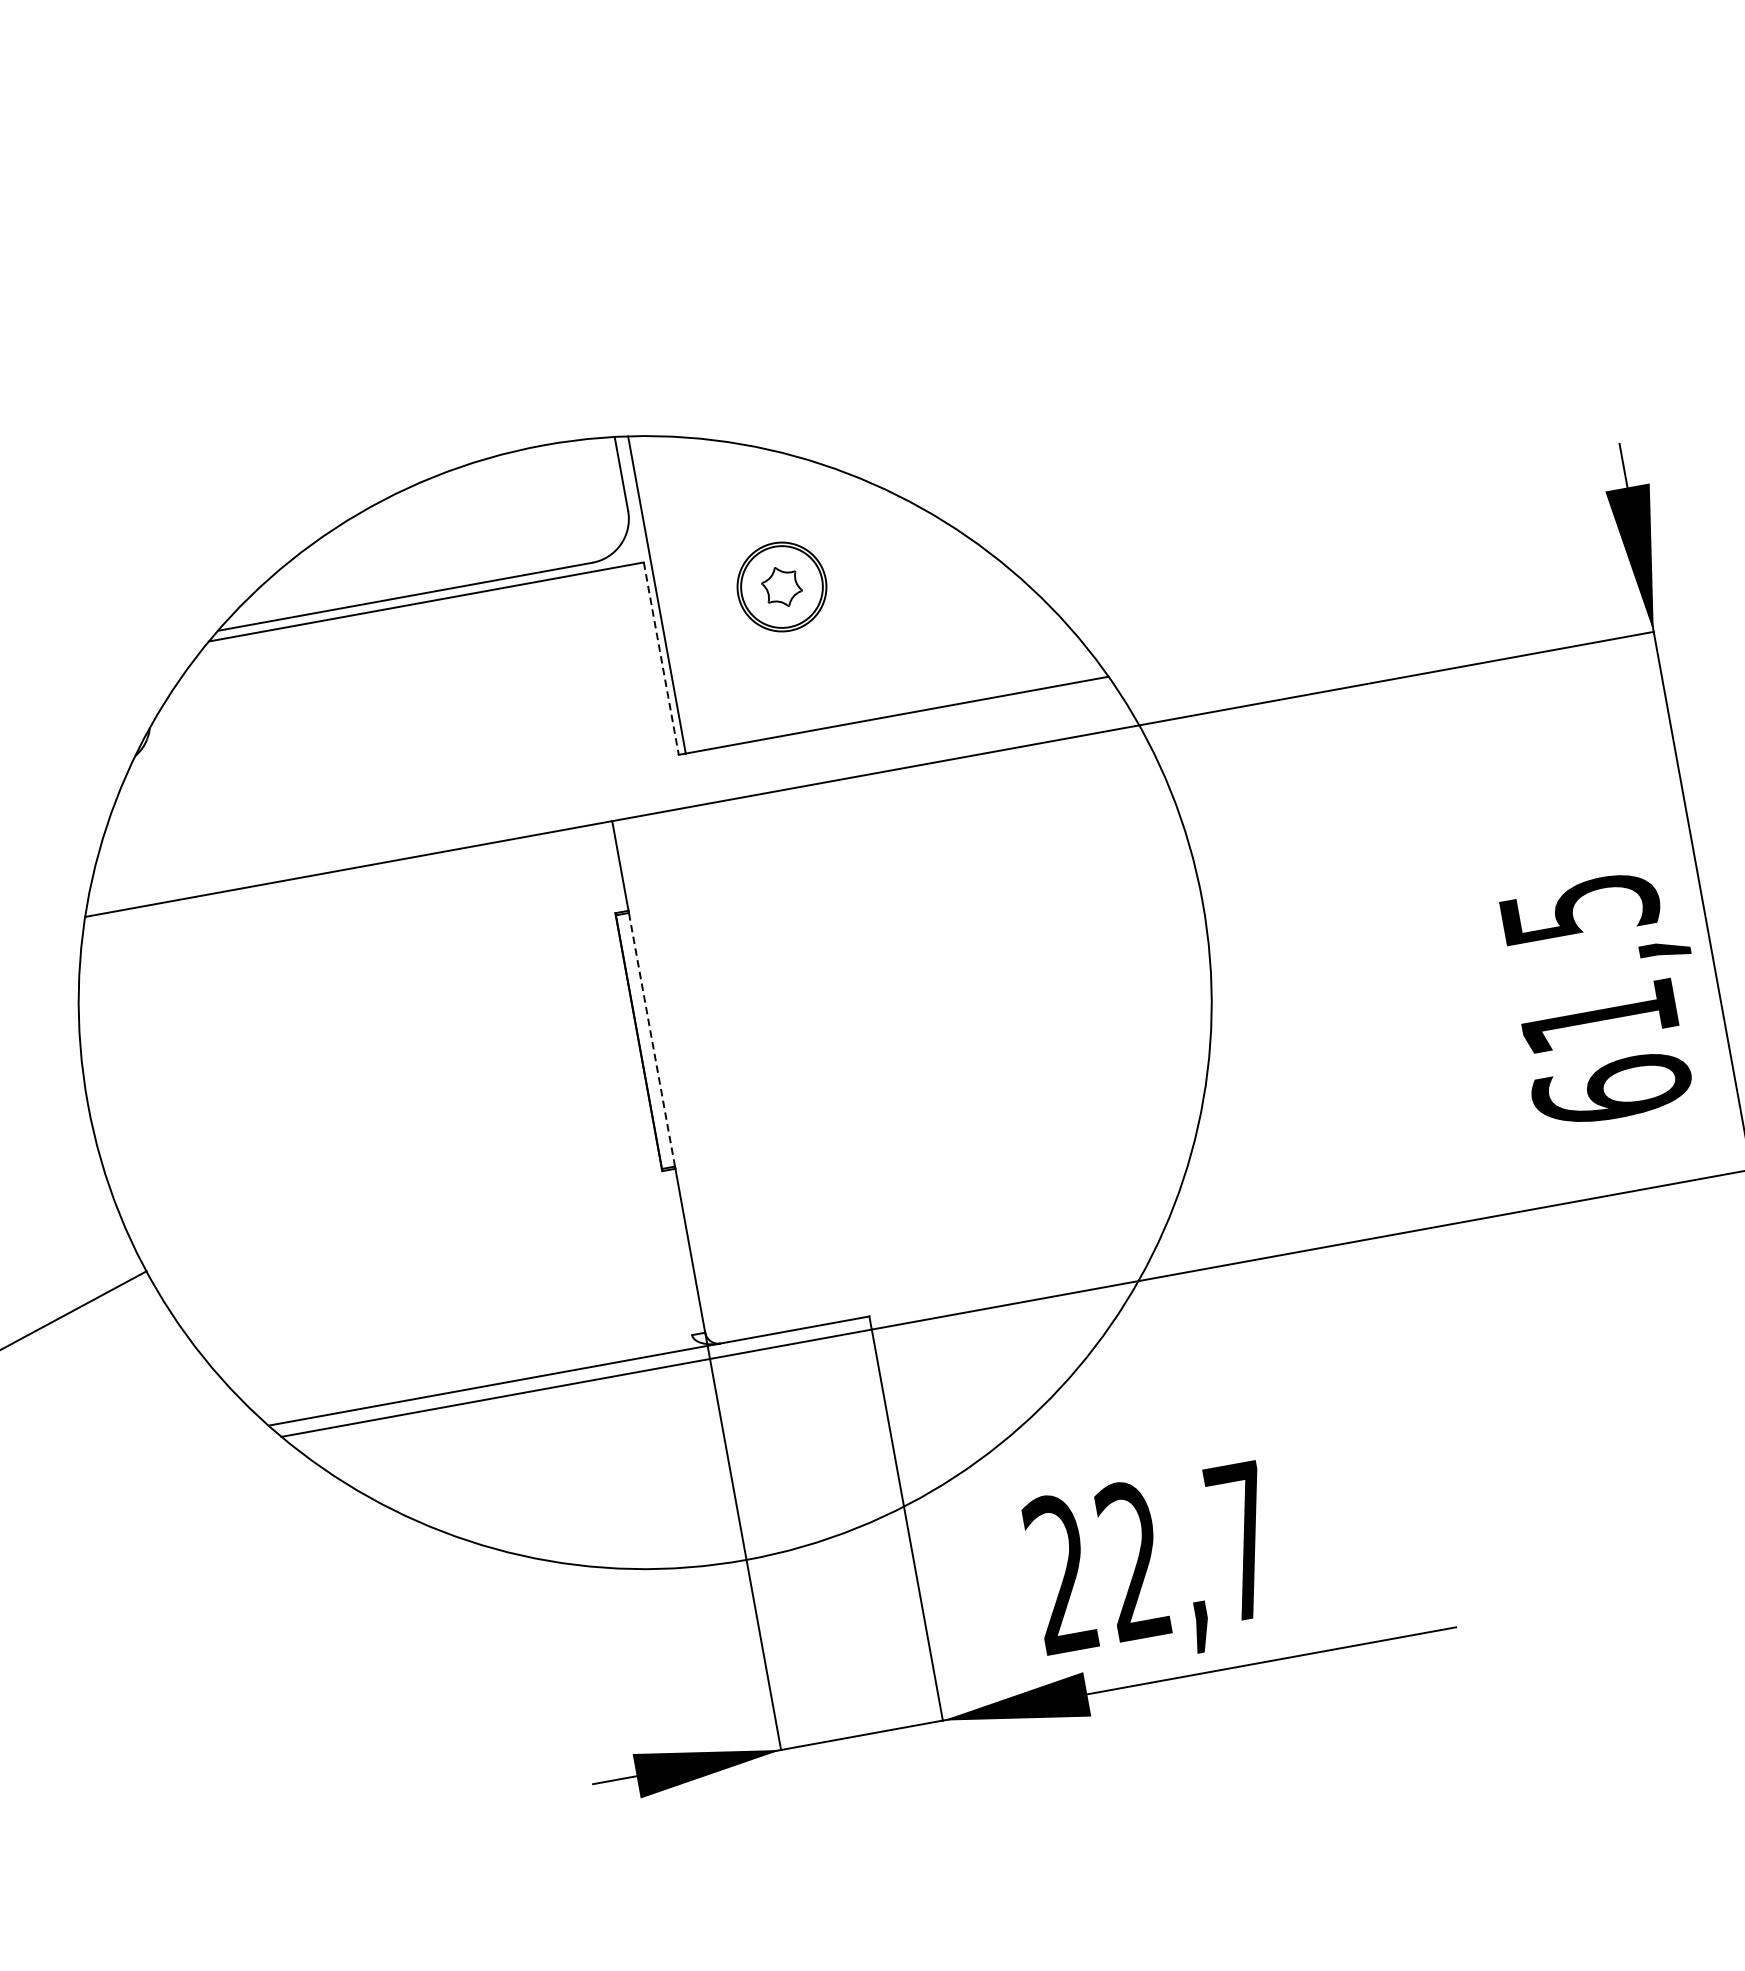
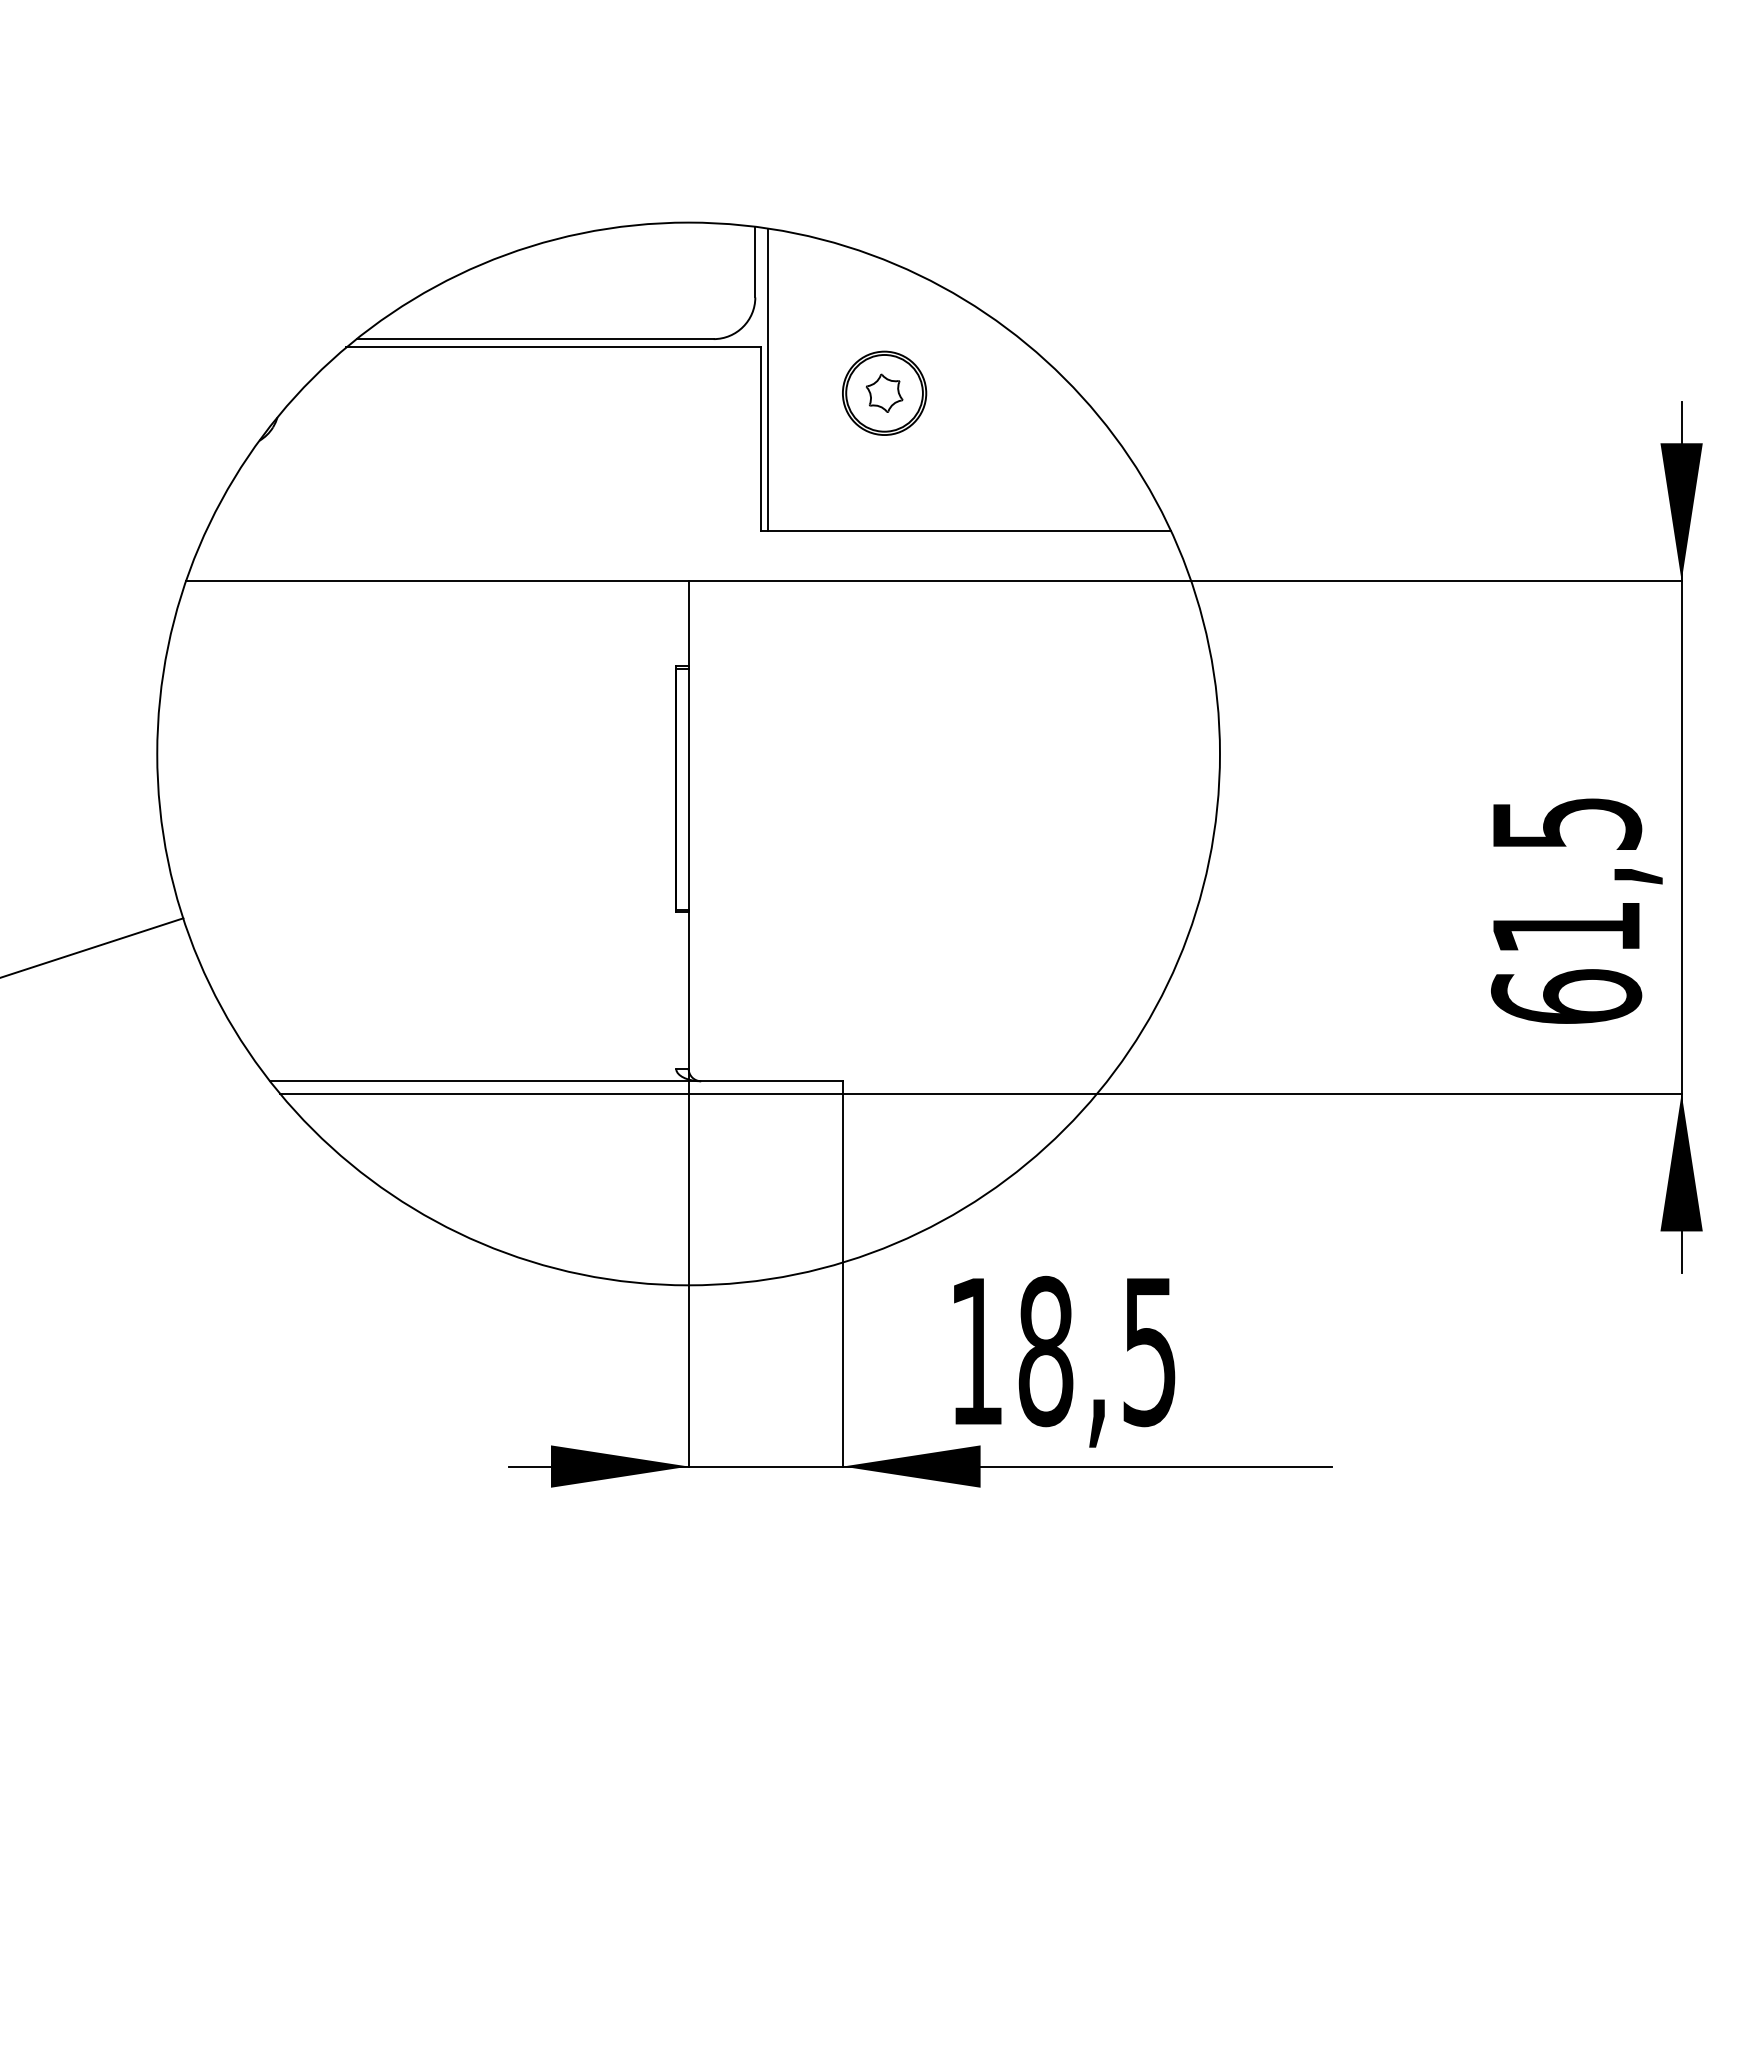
line: (661, 658) -> (761, 439), dashed -> solid
line: (651, 1039) -> (688, 789), dashed -> solid
text: (1151, 1558) -> (1062, 1351), 22,7 -> 18,5

